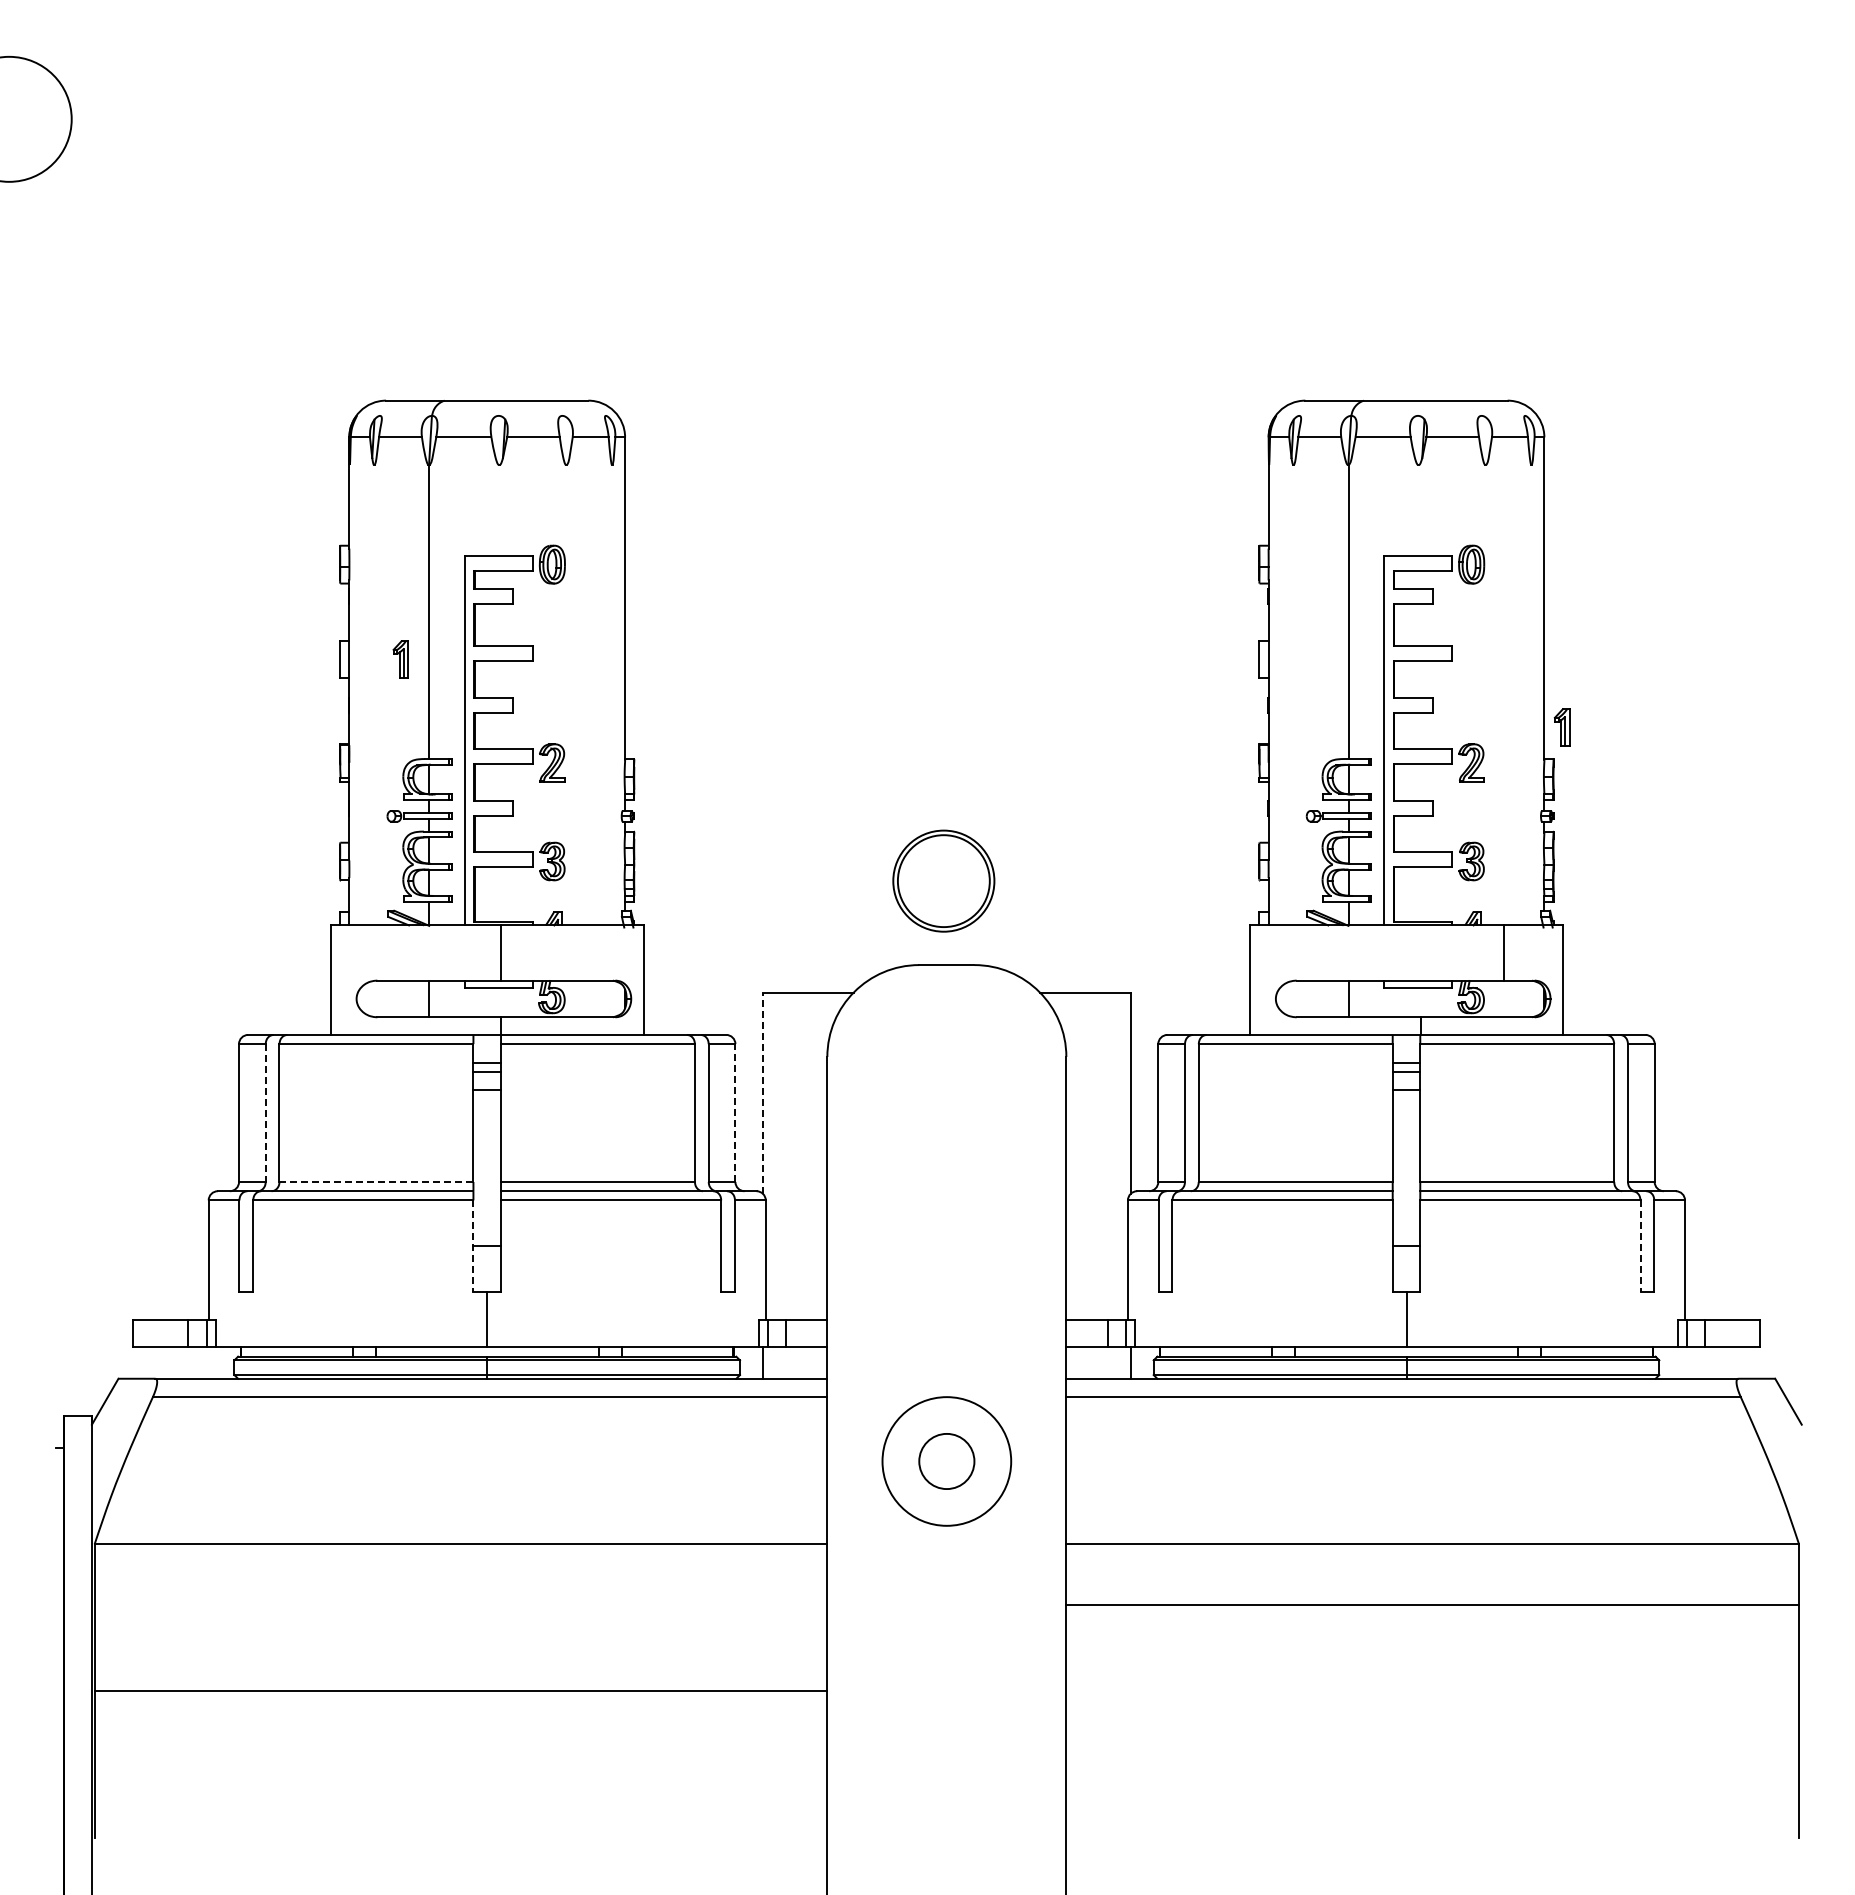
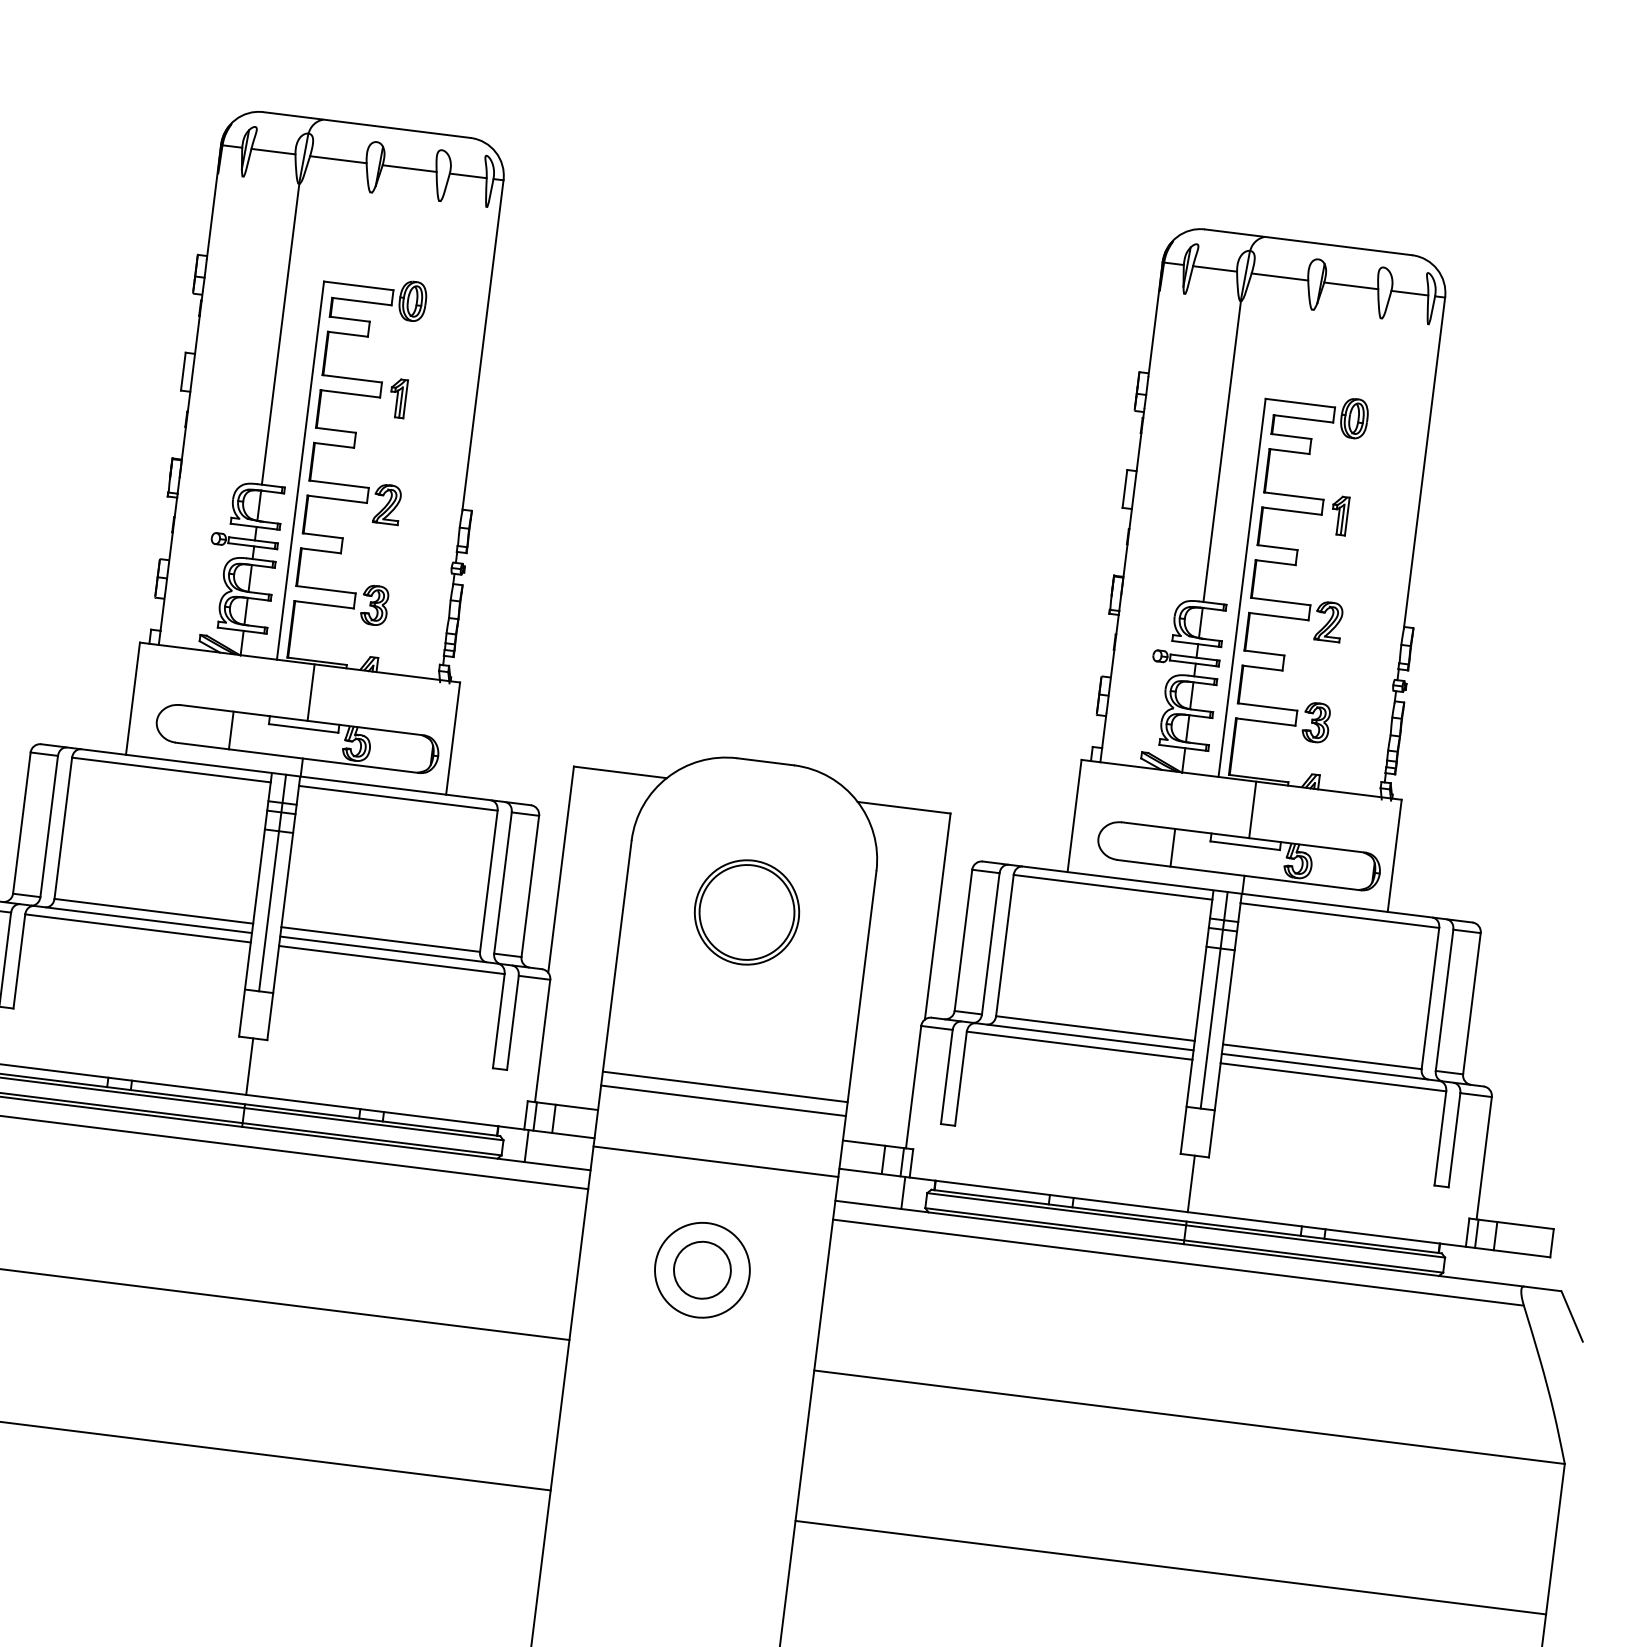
part: (400, 659) -> (397, 398), moved
part: (1561, 727) -> (1339, 515), moved
part: (943, 880) -> (746, 911), moved
line: (1503, 952) -> (1252, 809), moved
line: (763, 1093) -> (561, 869), dashed -> solid
line: (265, 1113) -> (48, 826), dashed -> solid
line: (735, 1113) -> (530, 886), dashed -> solid
line: (487, 1140) -> (272, 882), added
line: (1406, 1140) -> (1214, 1000), added
line: (376, 1182) -> (153, 911), dashed -> solid
line: (473, 1246) -> (245, 989), dashed -> solid
line: (1640, 1246) -> (1440, 1138), dashed -> solid
line: (946, 1282) -> (724, 1086), added
line: (946, 1296) -> (723, 1101), added
line: (946, 1355) -> (715, 1161), added
circle: (946, 1461) -> (702, 1270), size x0.71
line: (1432, 1605) -> (1170, 1567), moved

